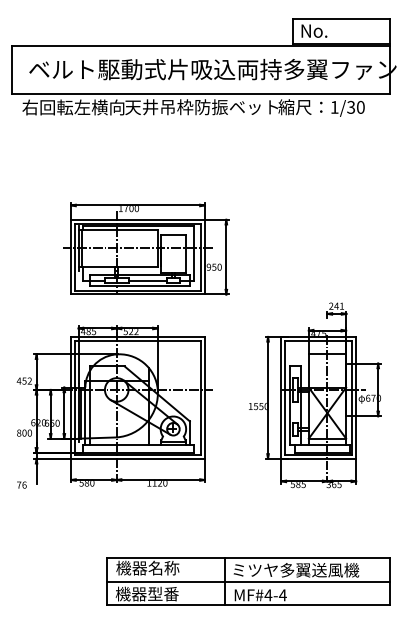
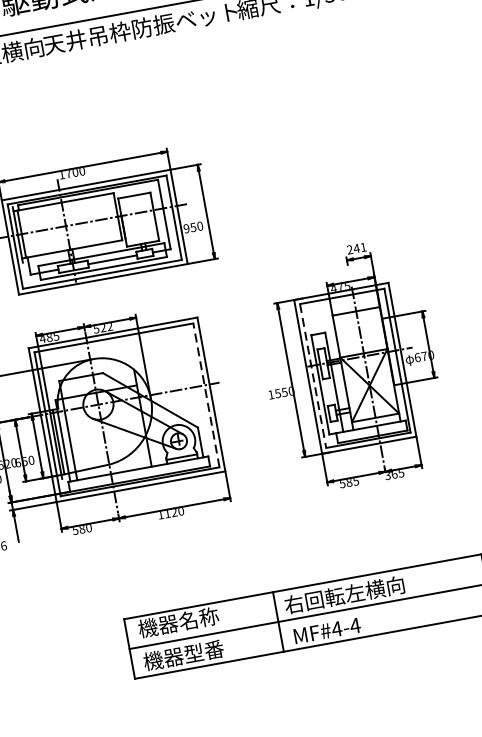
line: (200, 397) -> (205, 395), solid -> dashed
line: (285, 398) -> (313, 376), solid -> dashed
text: (295, 569) -> (365, 590), ミツヤ多翼送風機 -> 右回転左横向

